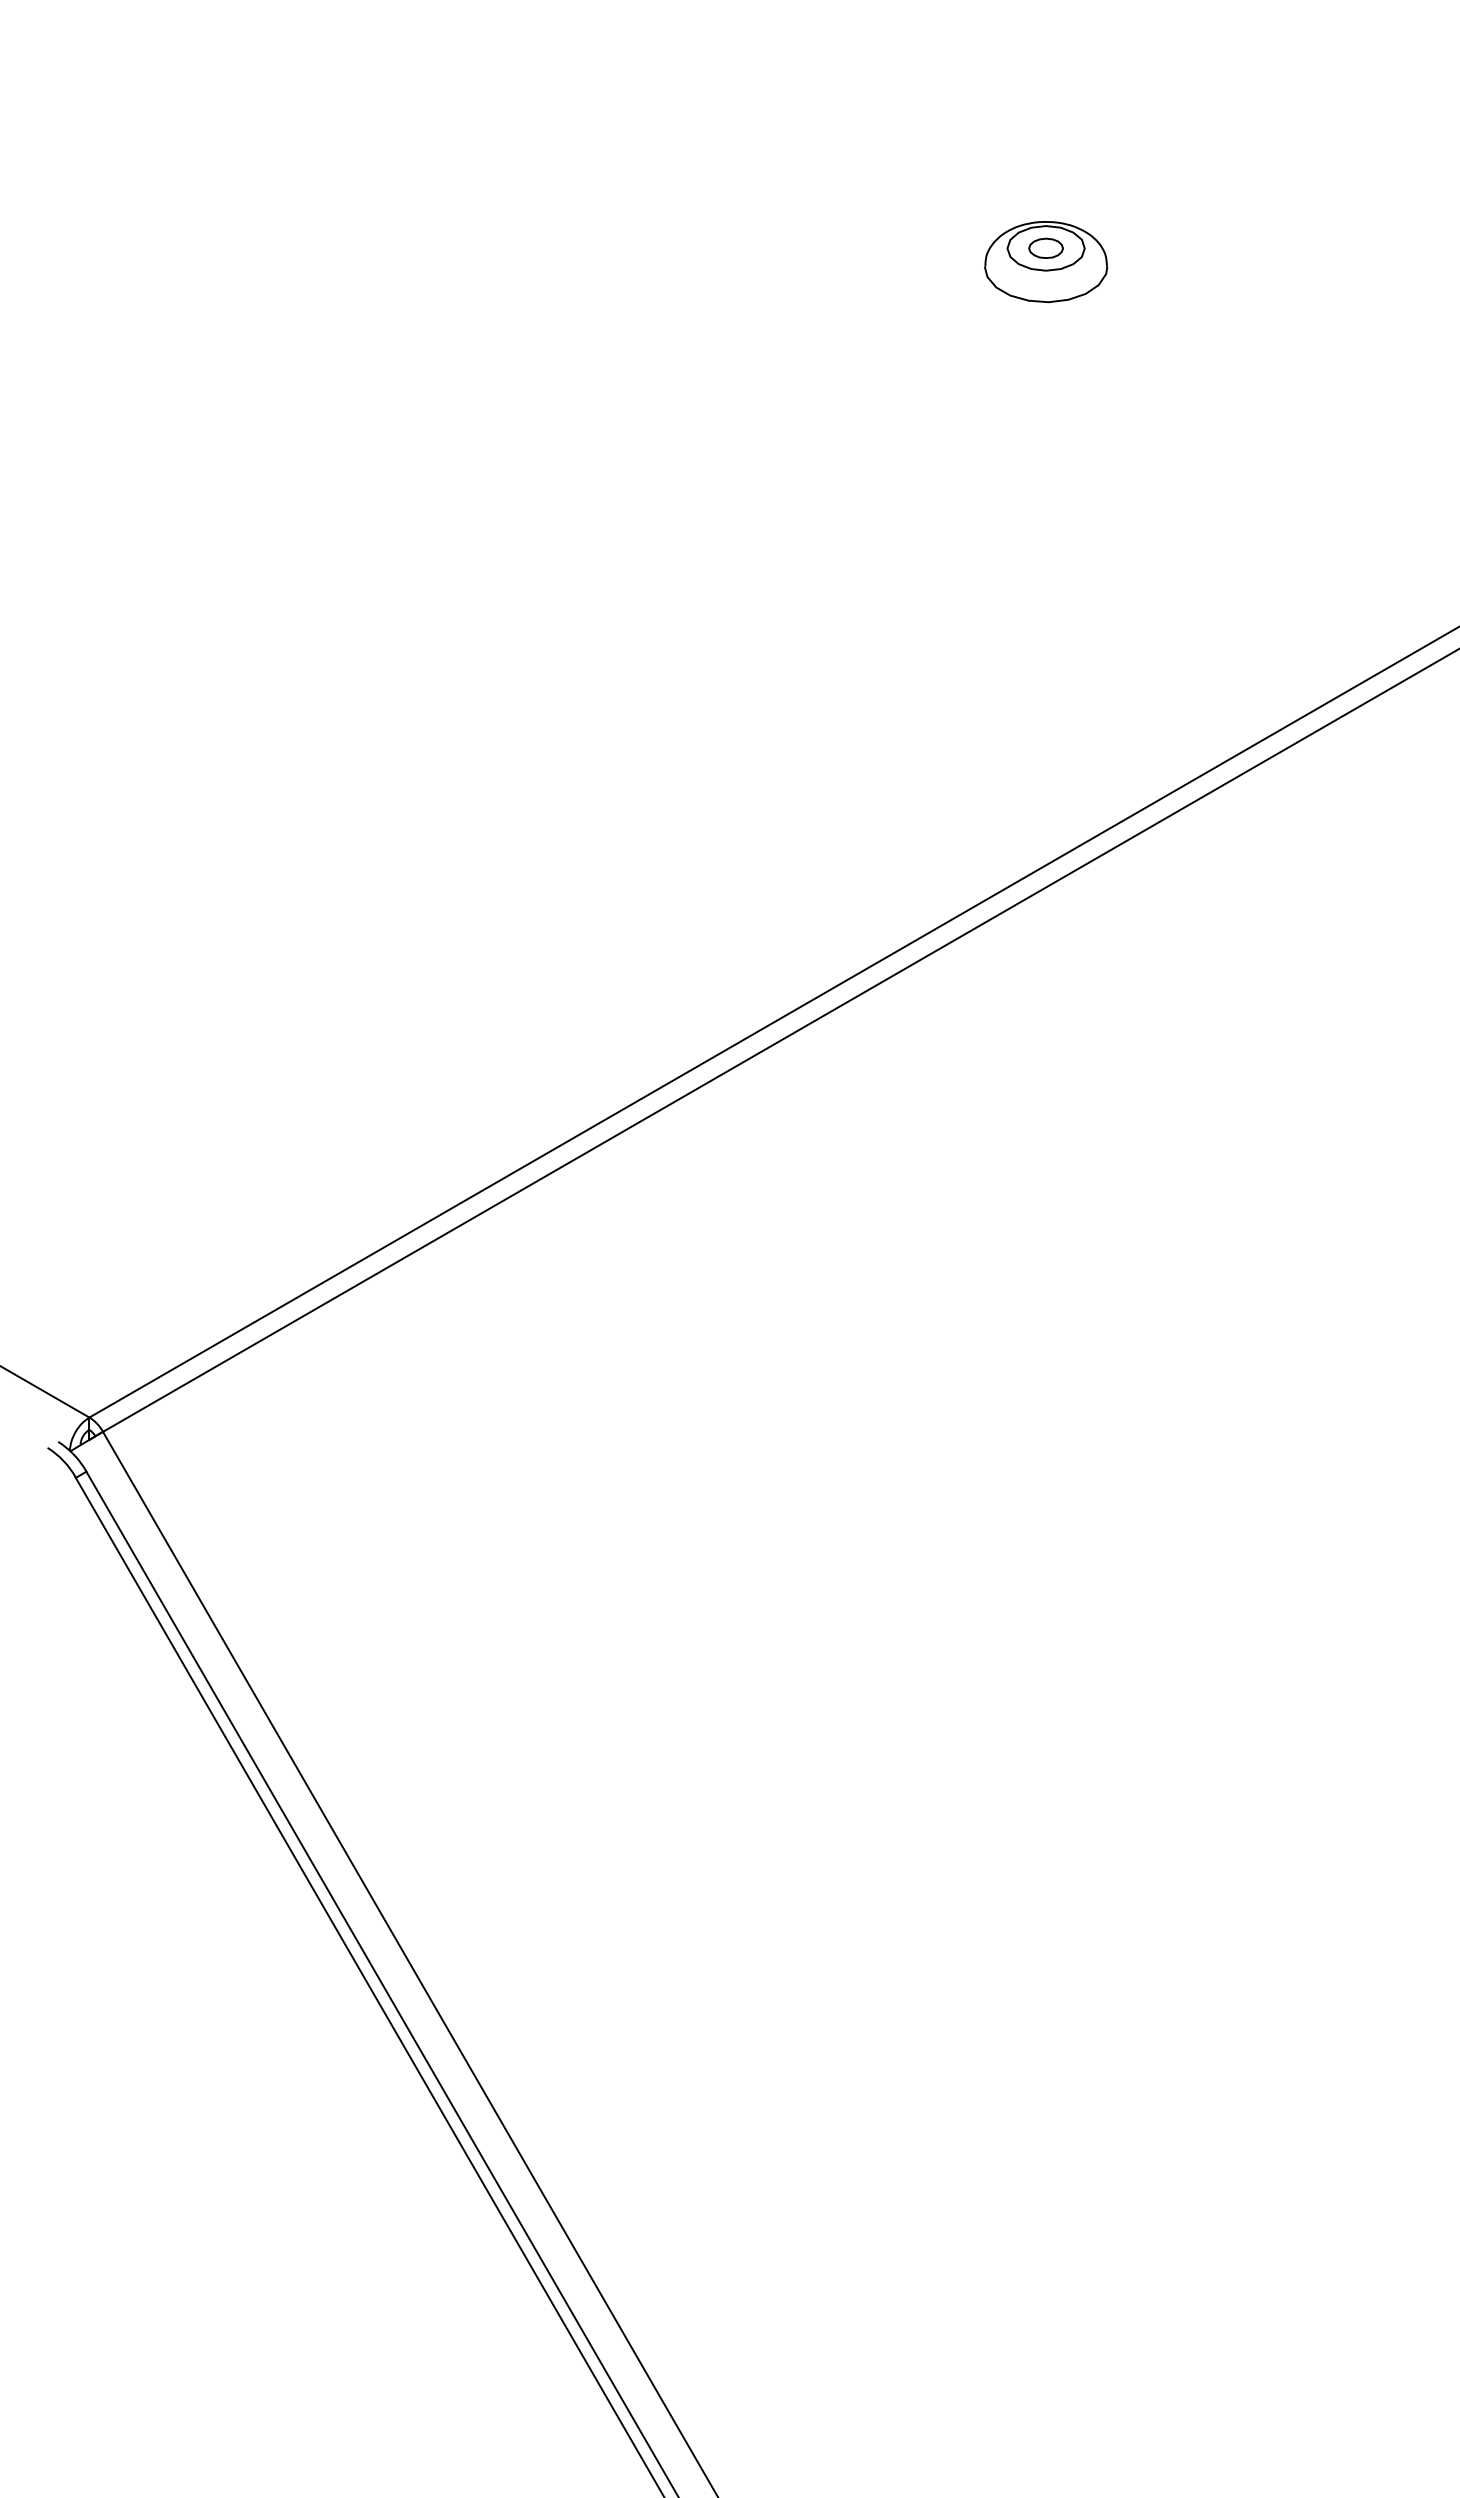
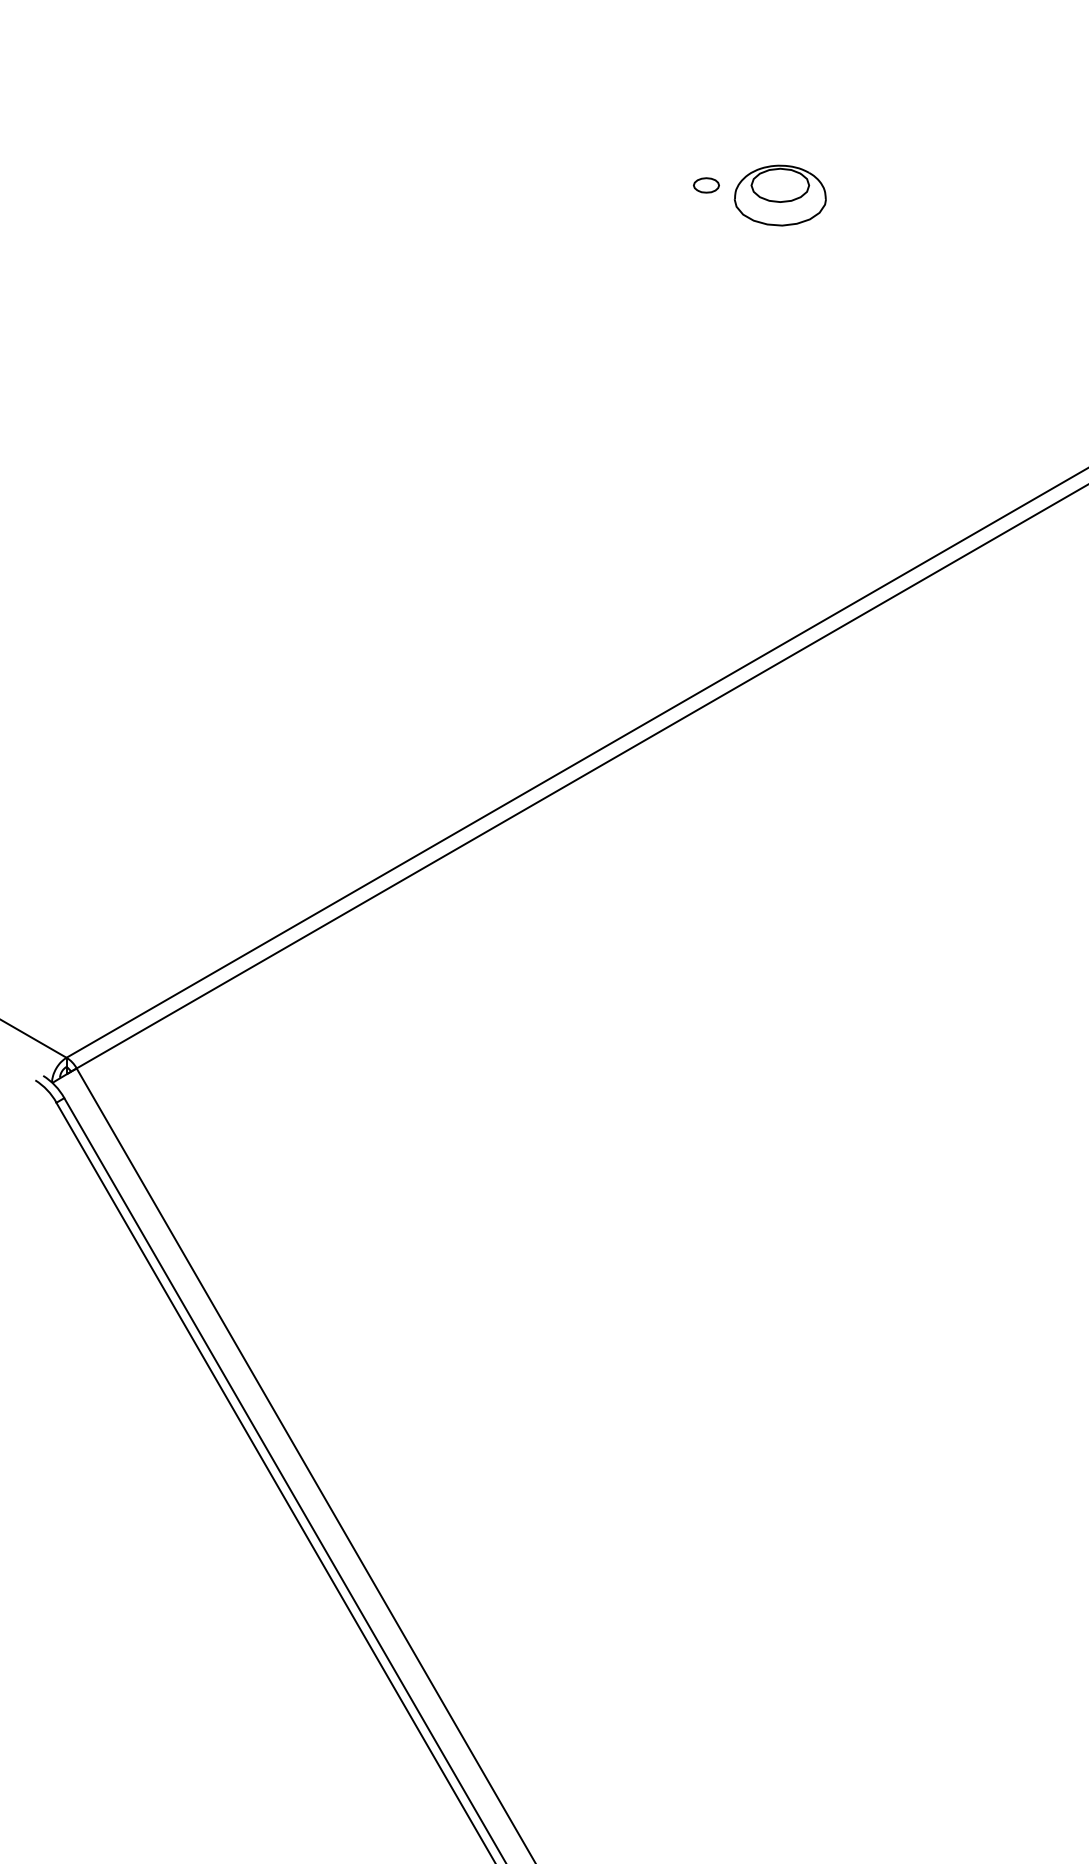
part: (1045, 247) -> (706, 184), moved

